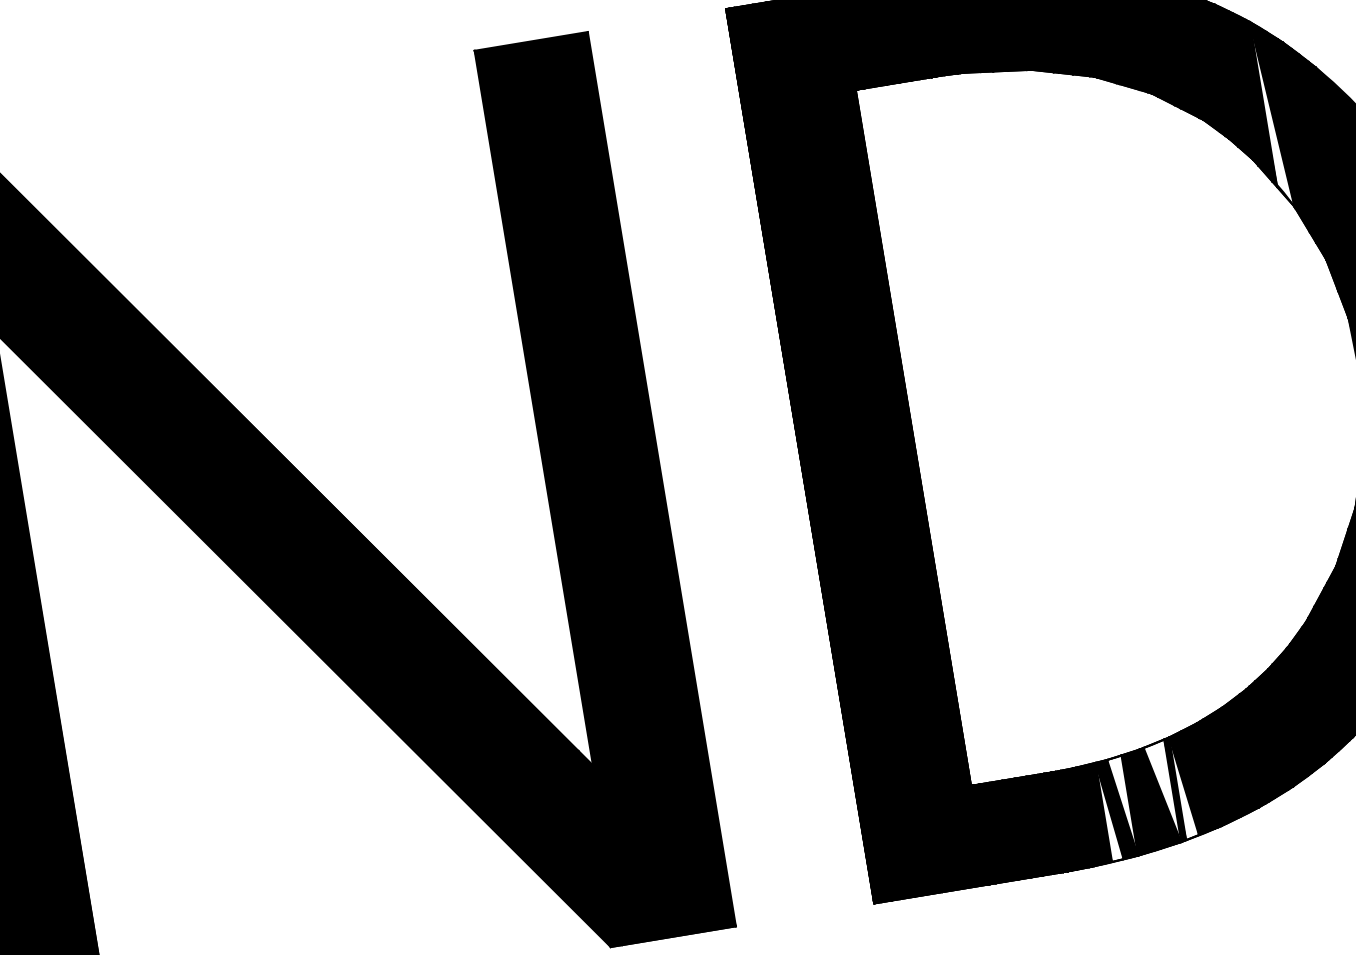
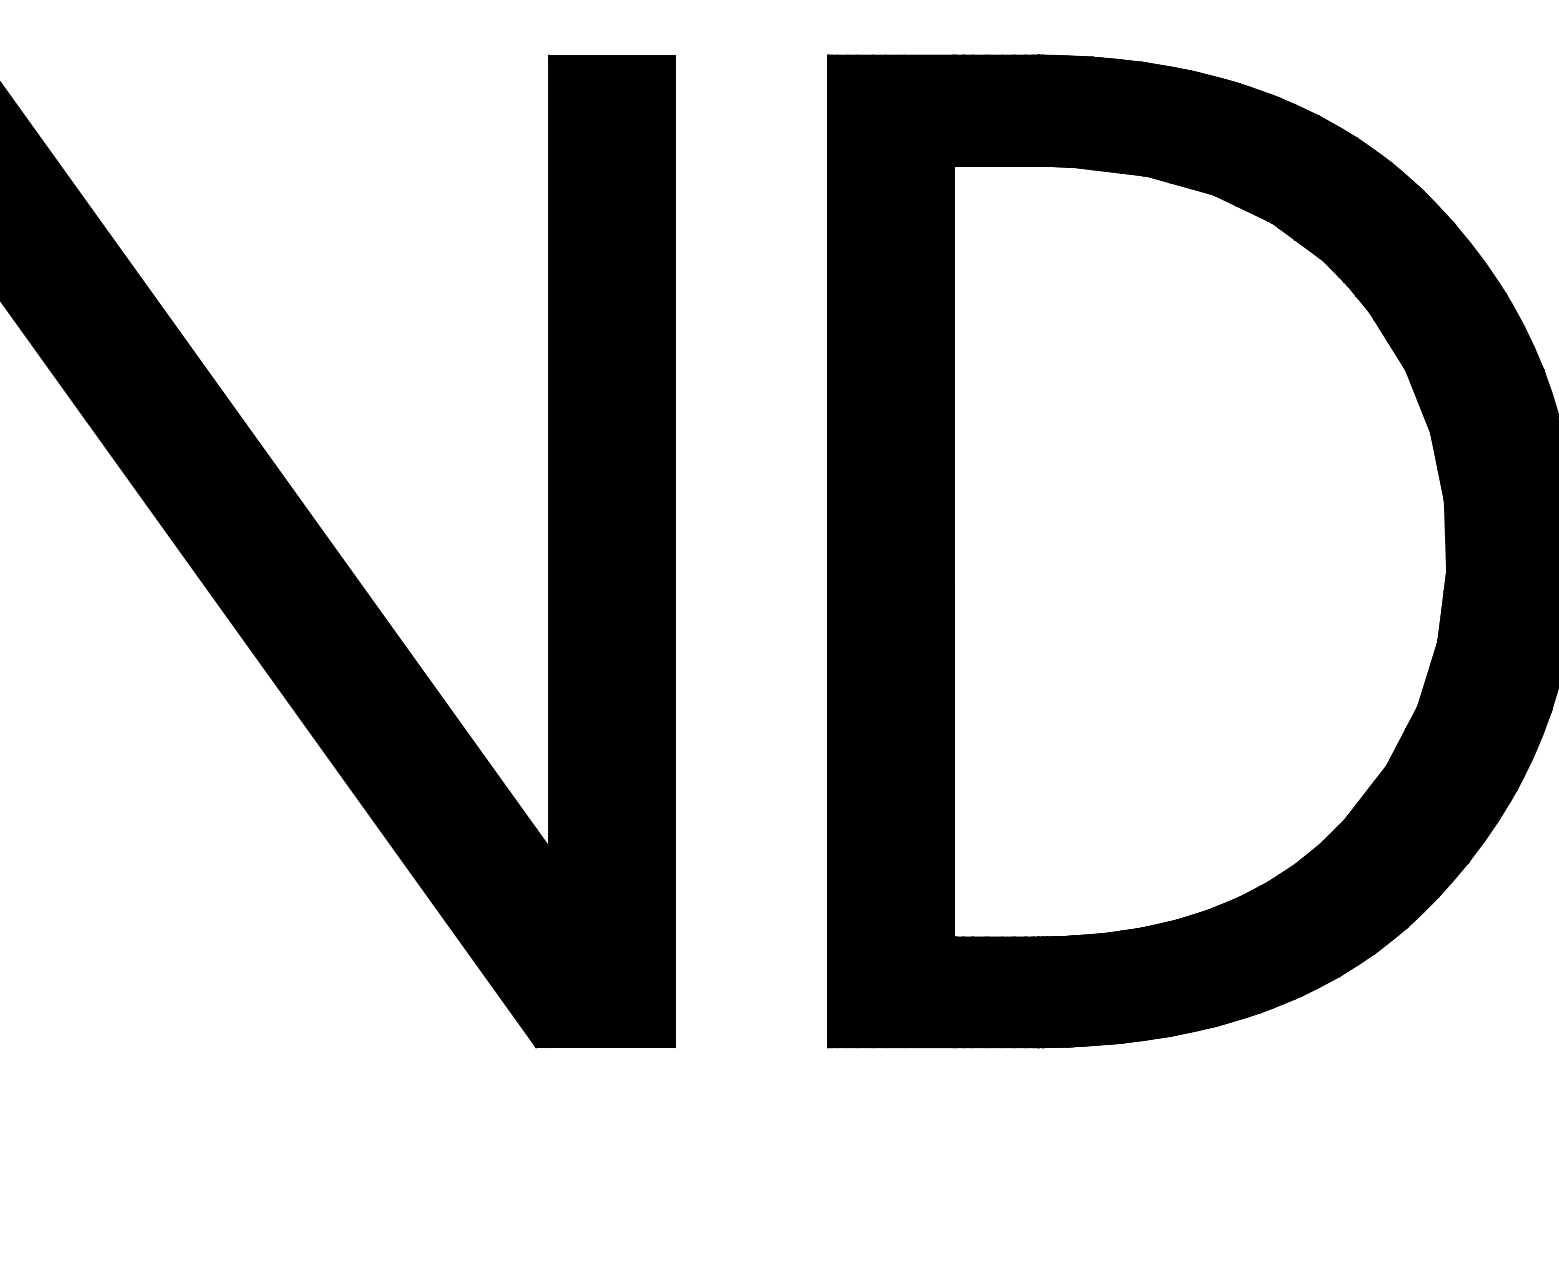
fill: (1271, 114) -> (1398, 266), added
fill: (1184, 787) -> (1183, 977), added
fill: (1161, 792) -> (1158, 978), added
fill: (1122, 806) -> (1113, 986), added
fill: (1109, 811) -> (1098, 989), added

